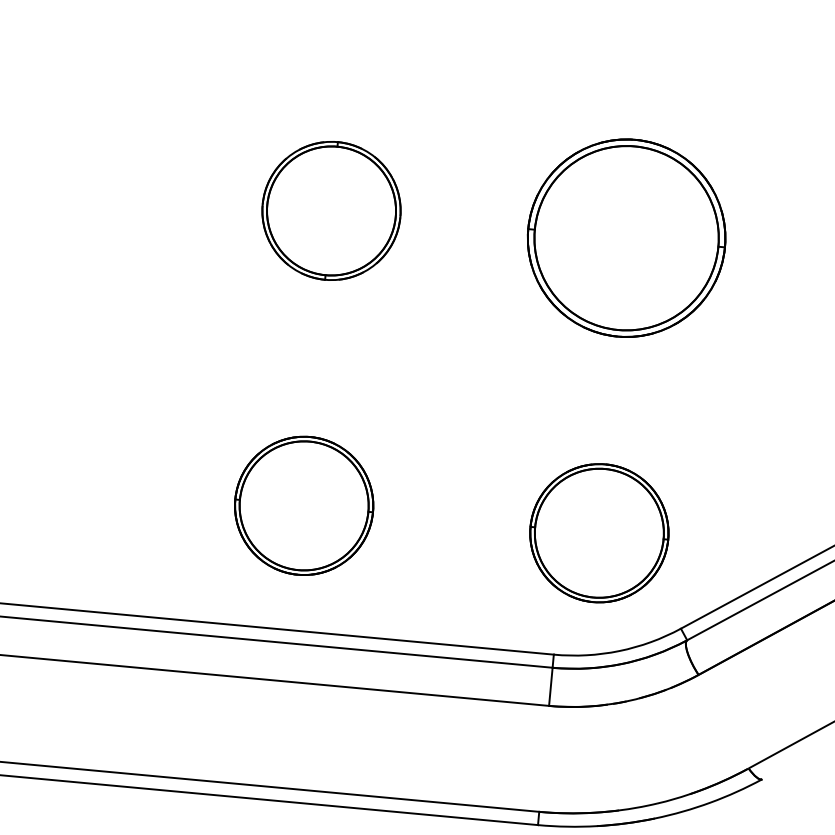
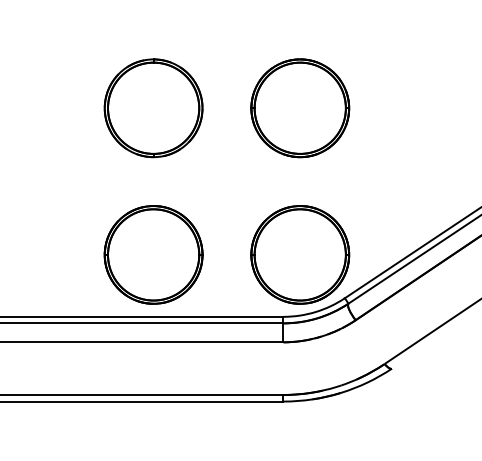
part: (331, 211) -> (153, 108), size x1.43
part: (304, 504) -> (153, 254), size x1.43
part: (599, 532) -> (300, 254), size x1.43

